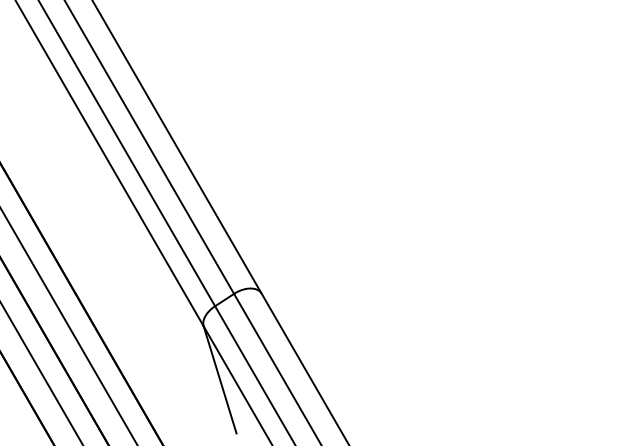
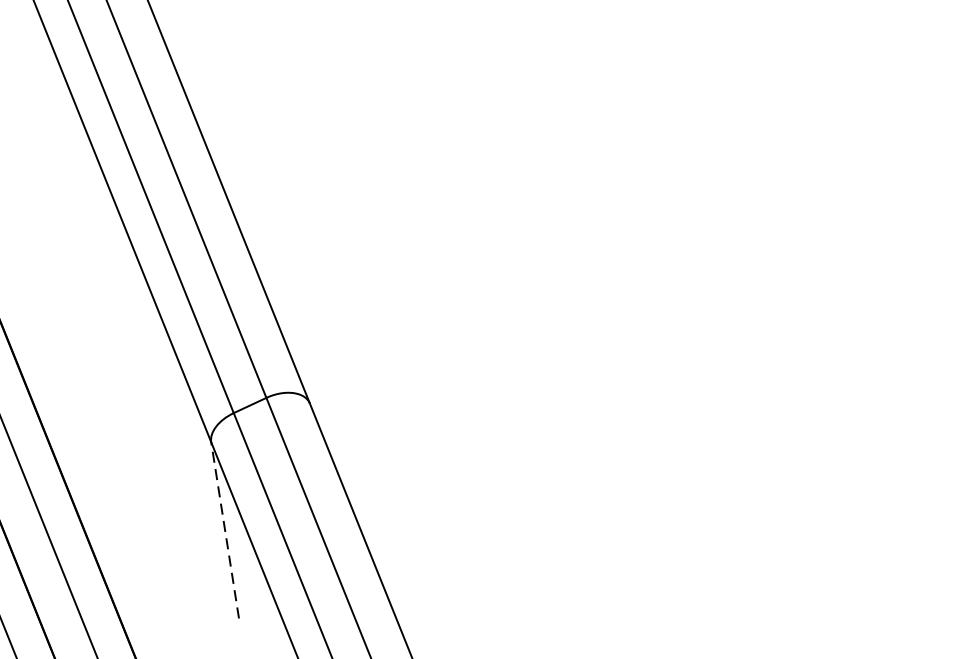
line: (219, 379) -> (224, 529), solid -> dashed

